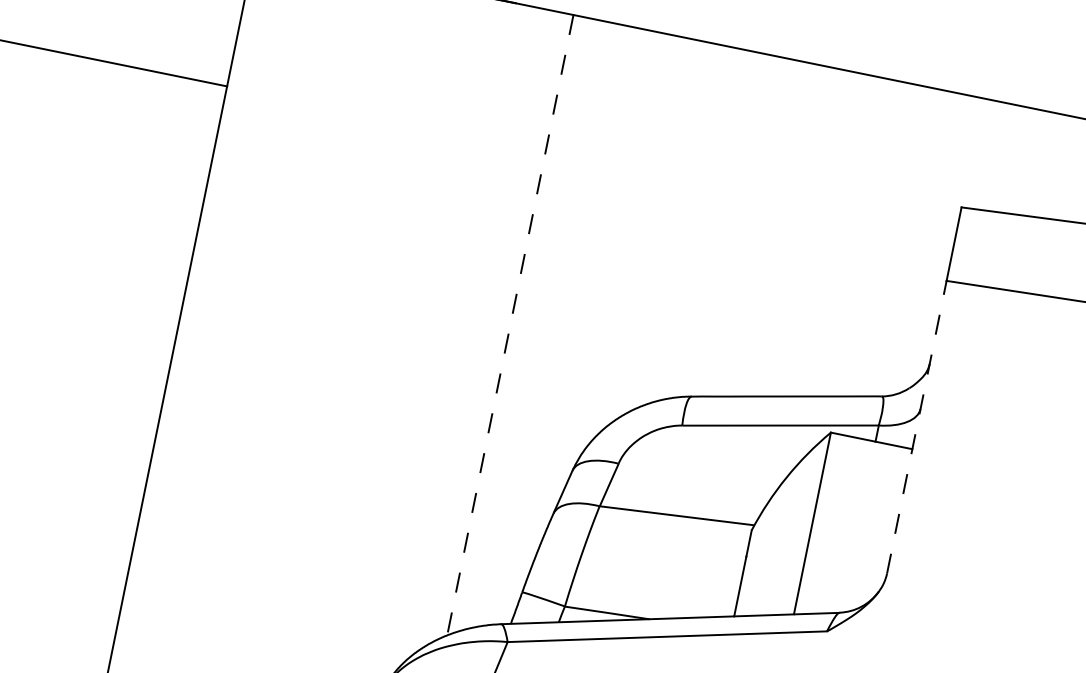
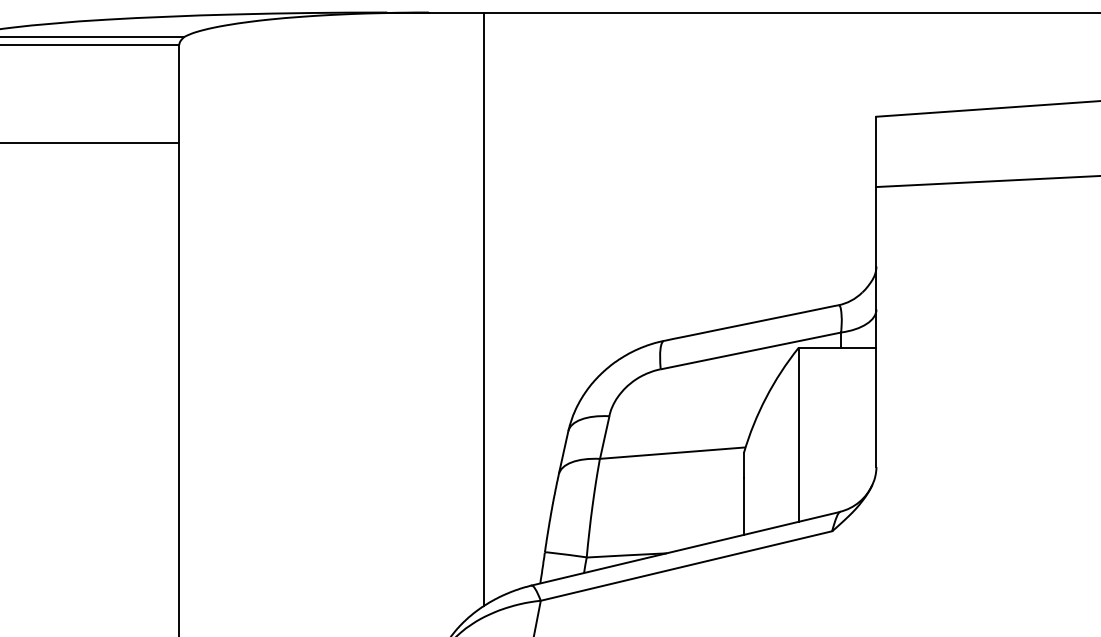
line: (510, 325) -> (484, 309), dashed -> solid
line: (916, 426) -> (876, 326), dashed -> solid

